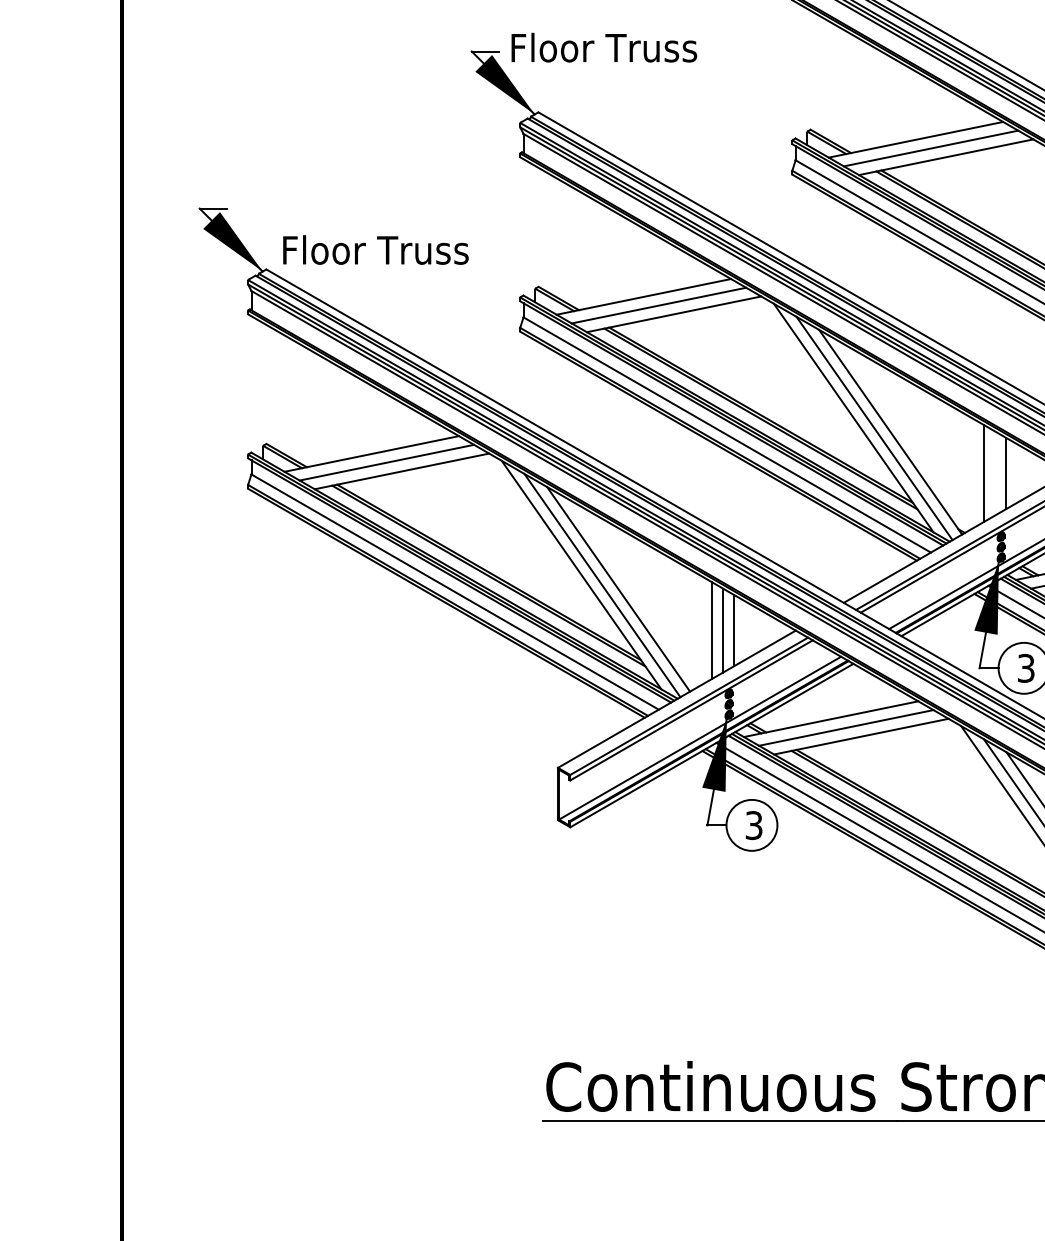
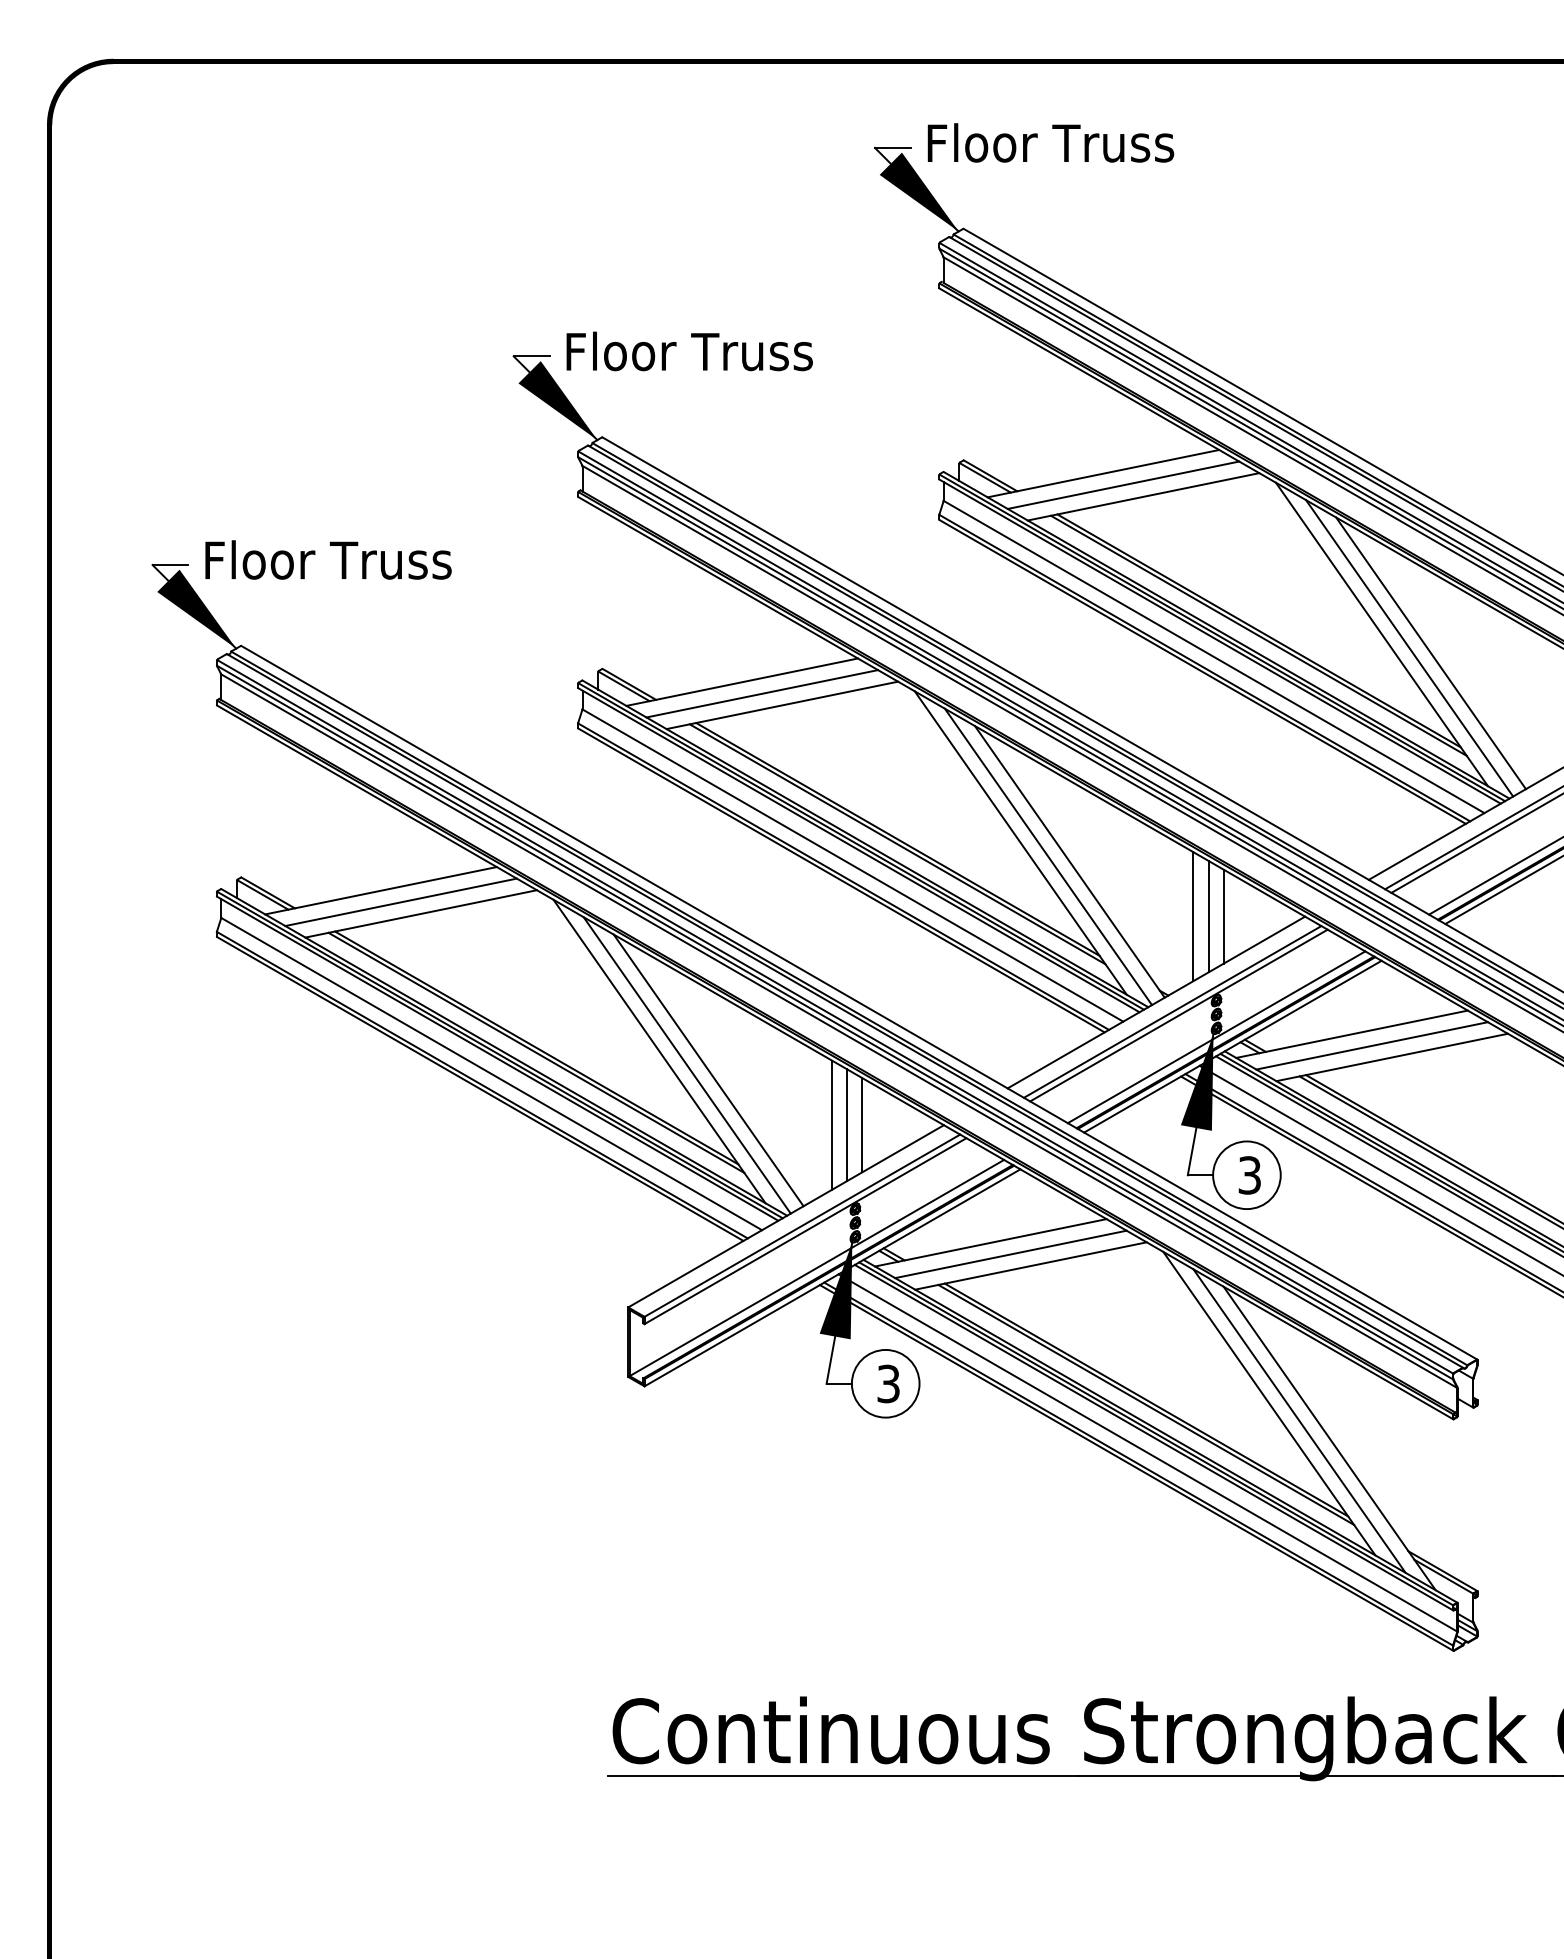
text: (375, 249) -> (328, 559), moved
line: (995, 473) -> (1208, 916), added

